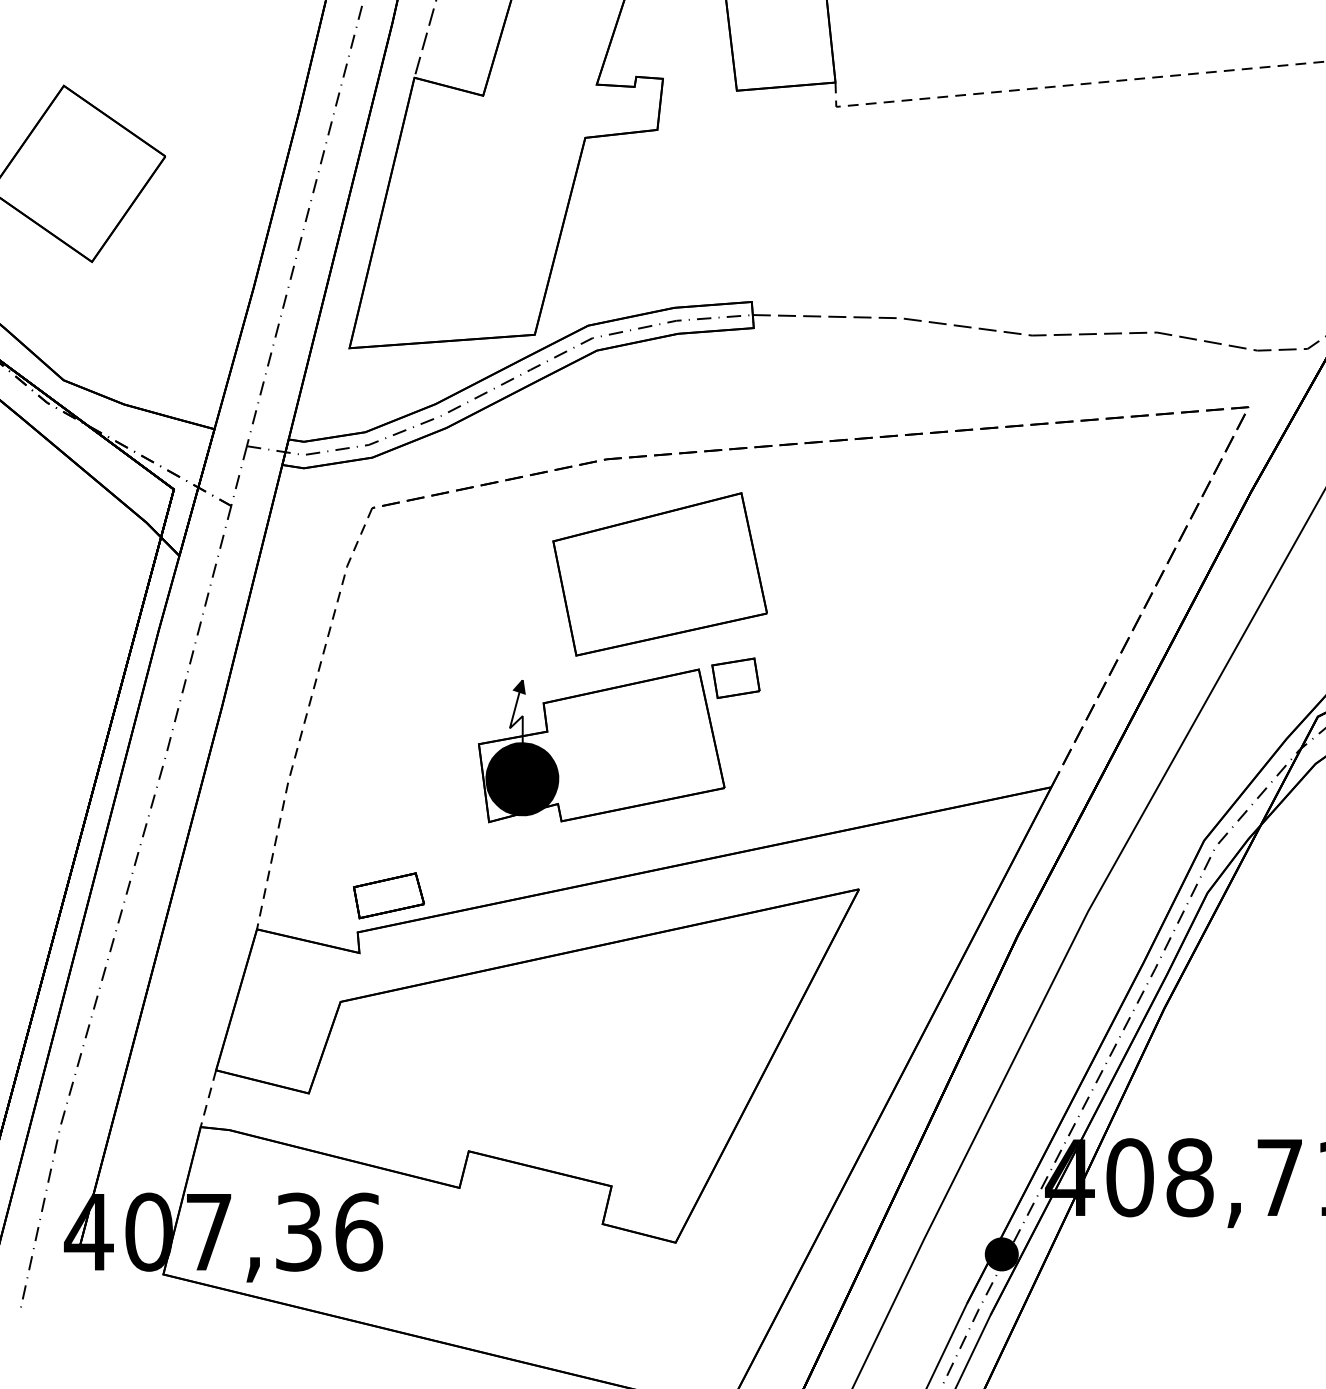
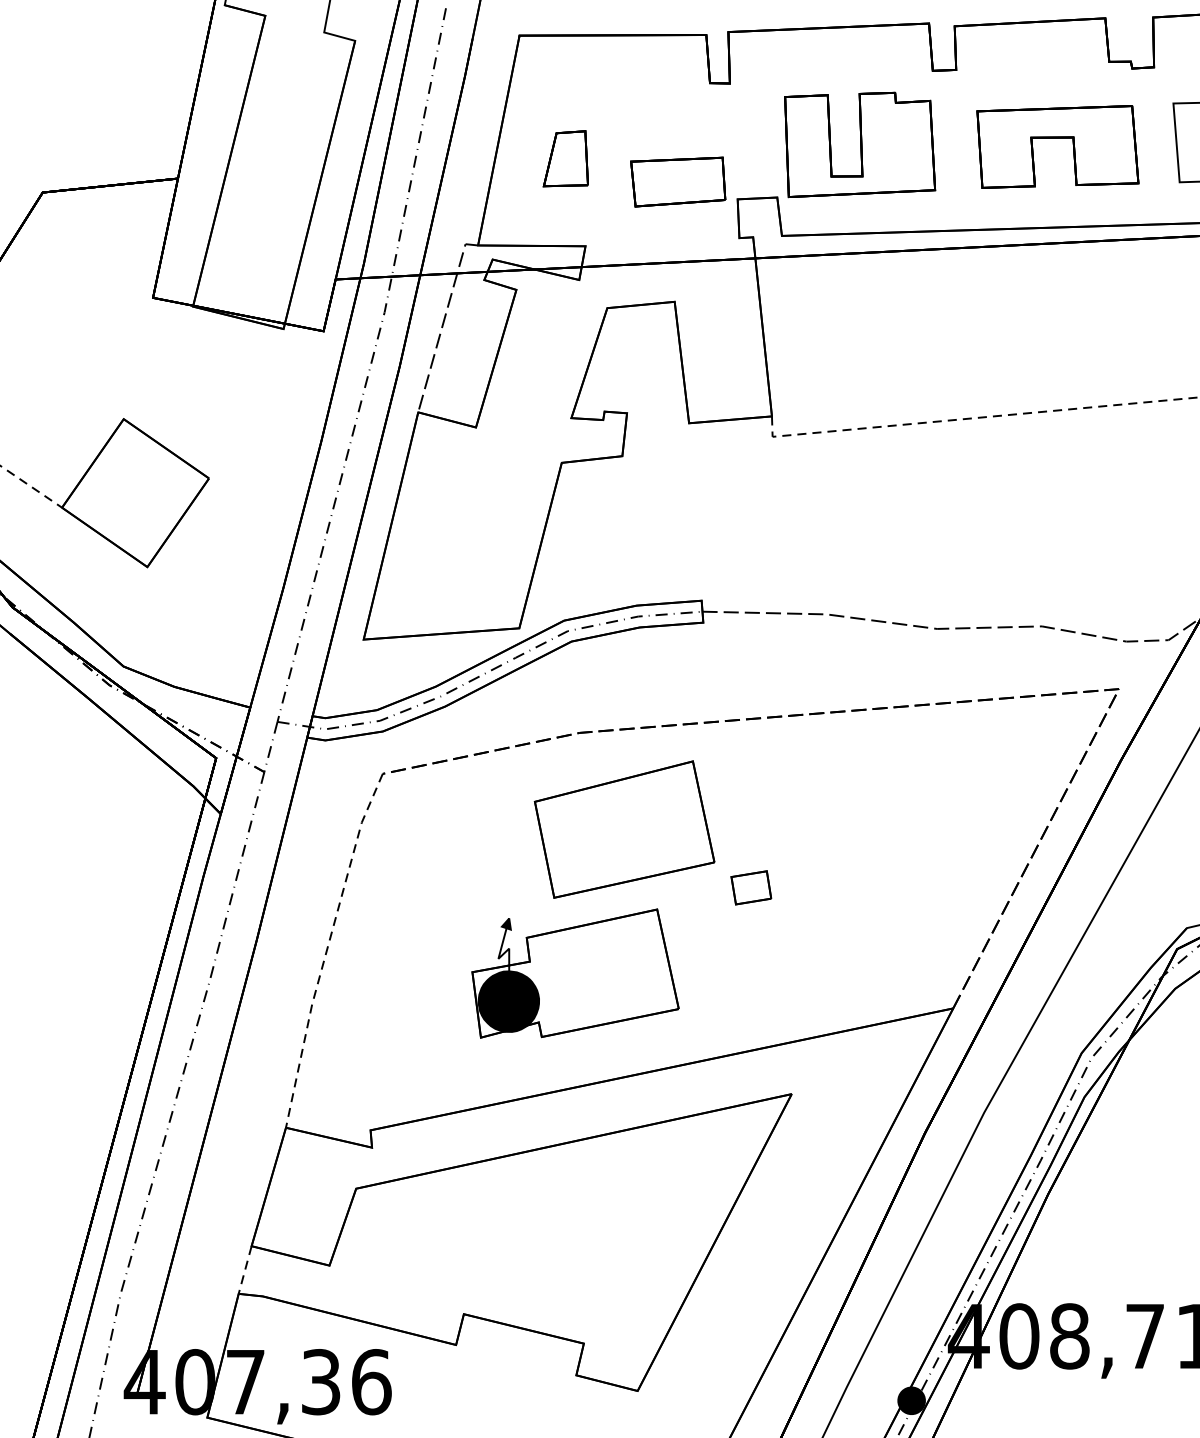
part: (736, 677) -> (751, 887), moved
part: (388, 895) -> (396, 1099), removed

